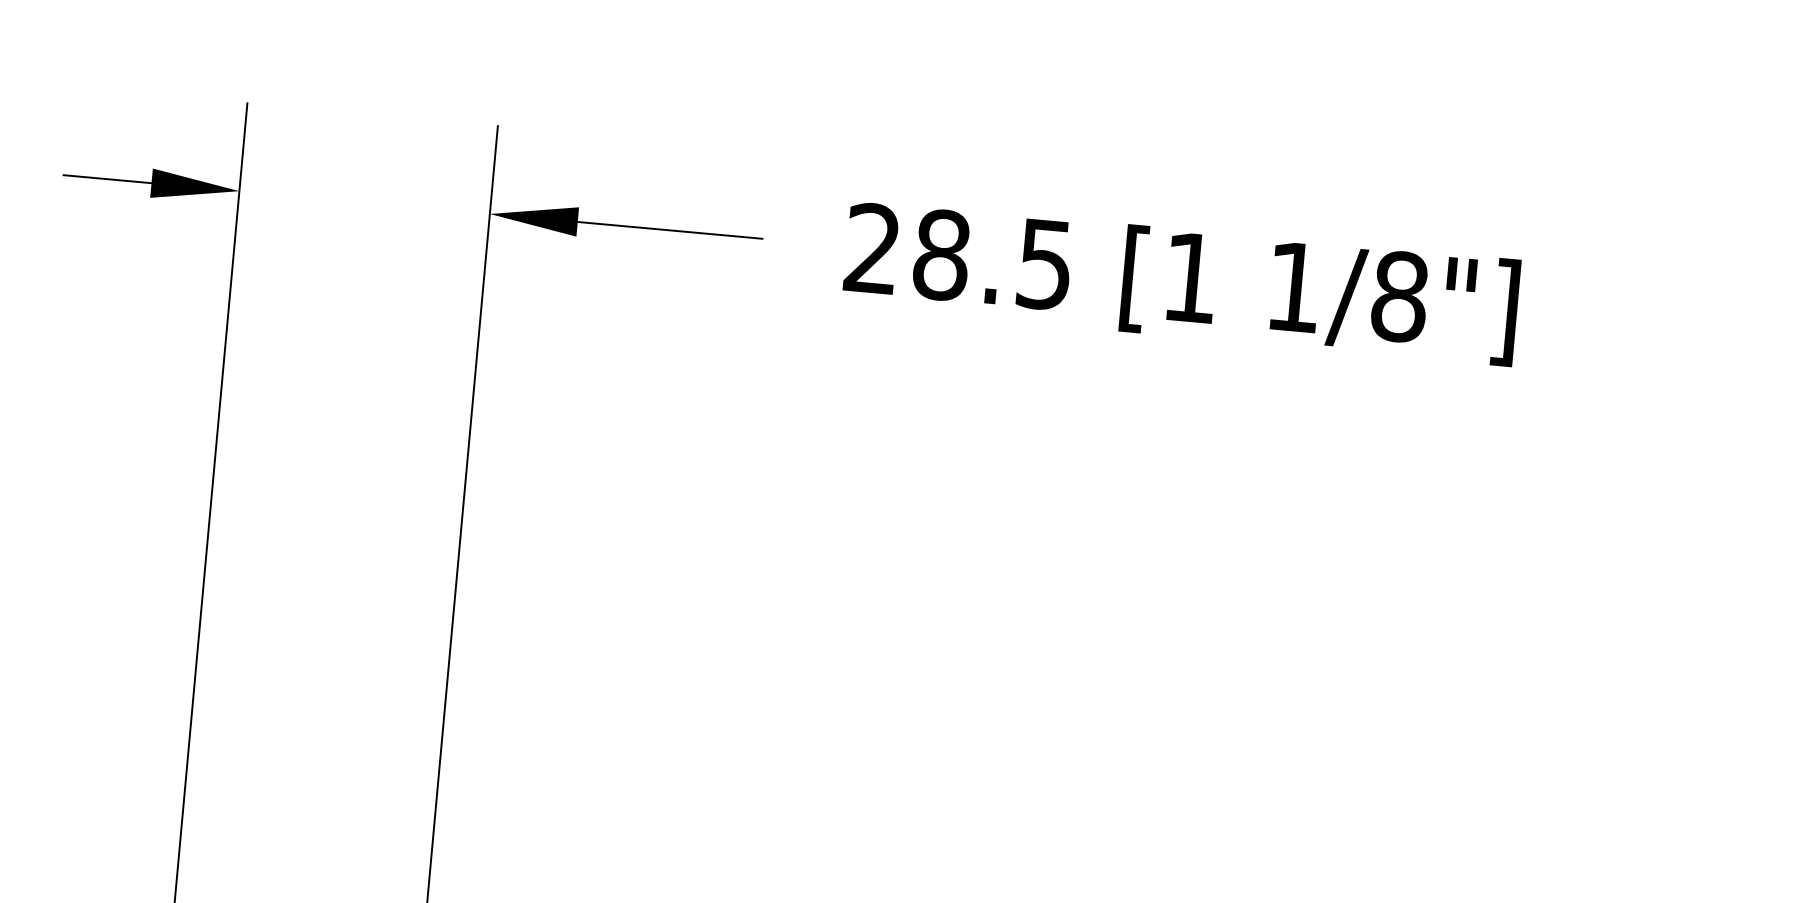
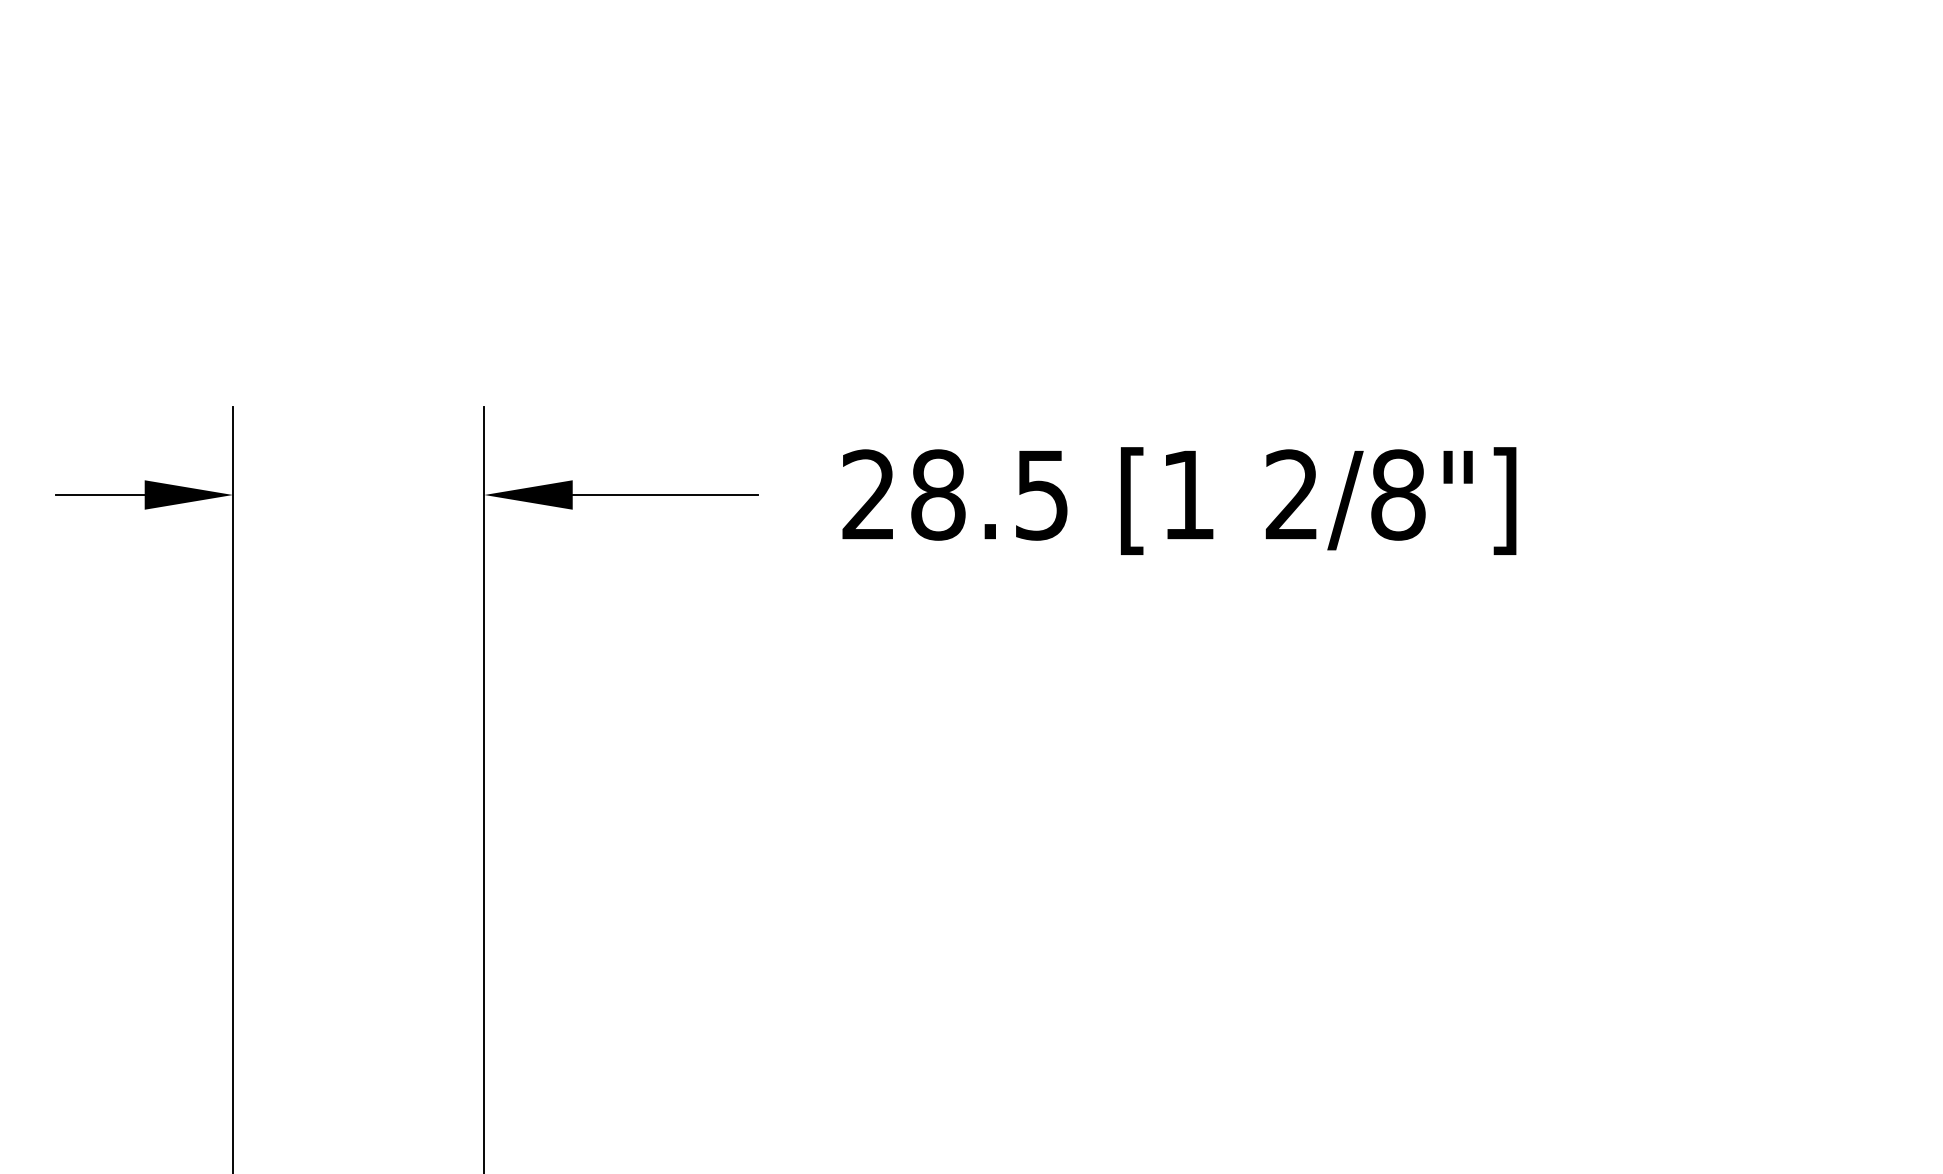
text: (1293, 286) -> (1291, 494), 1/8"] -> 2/8"]

